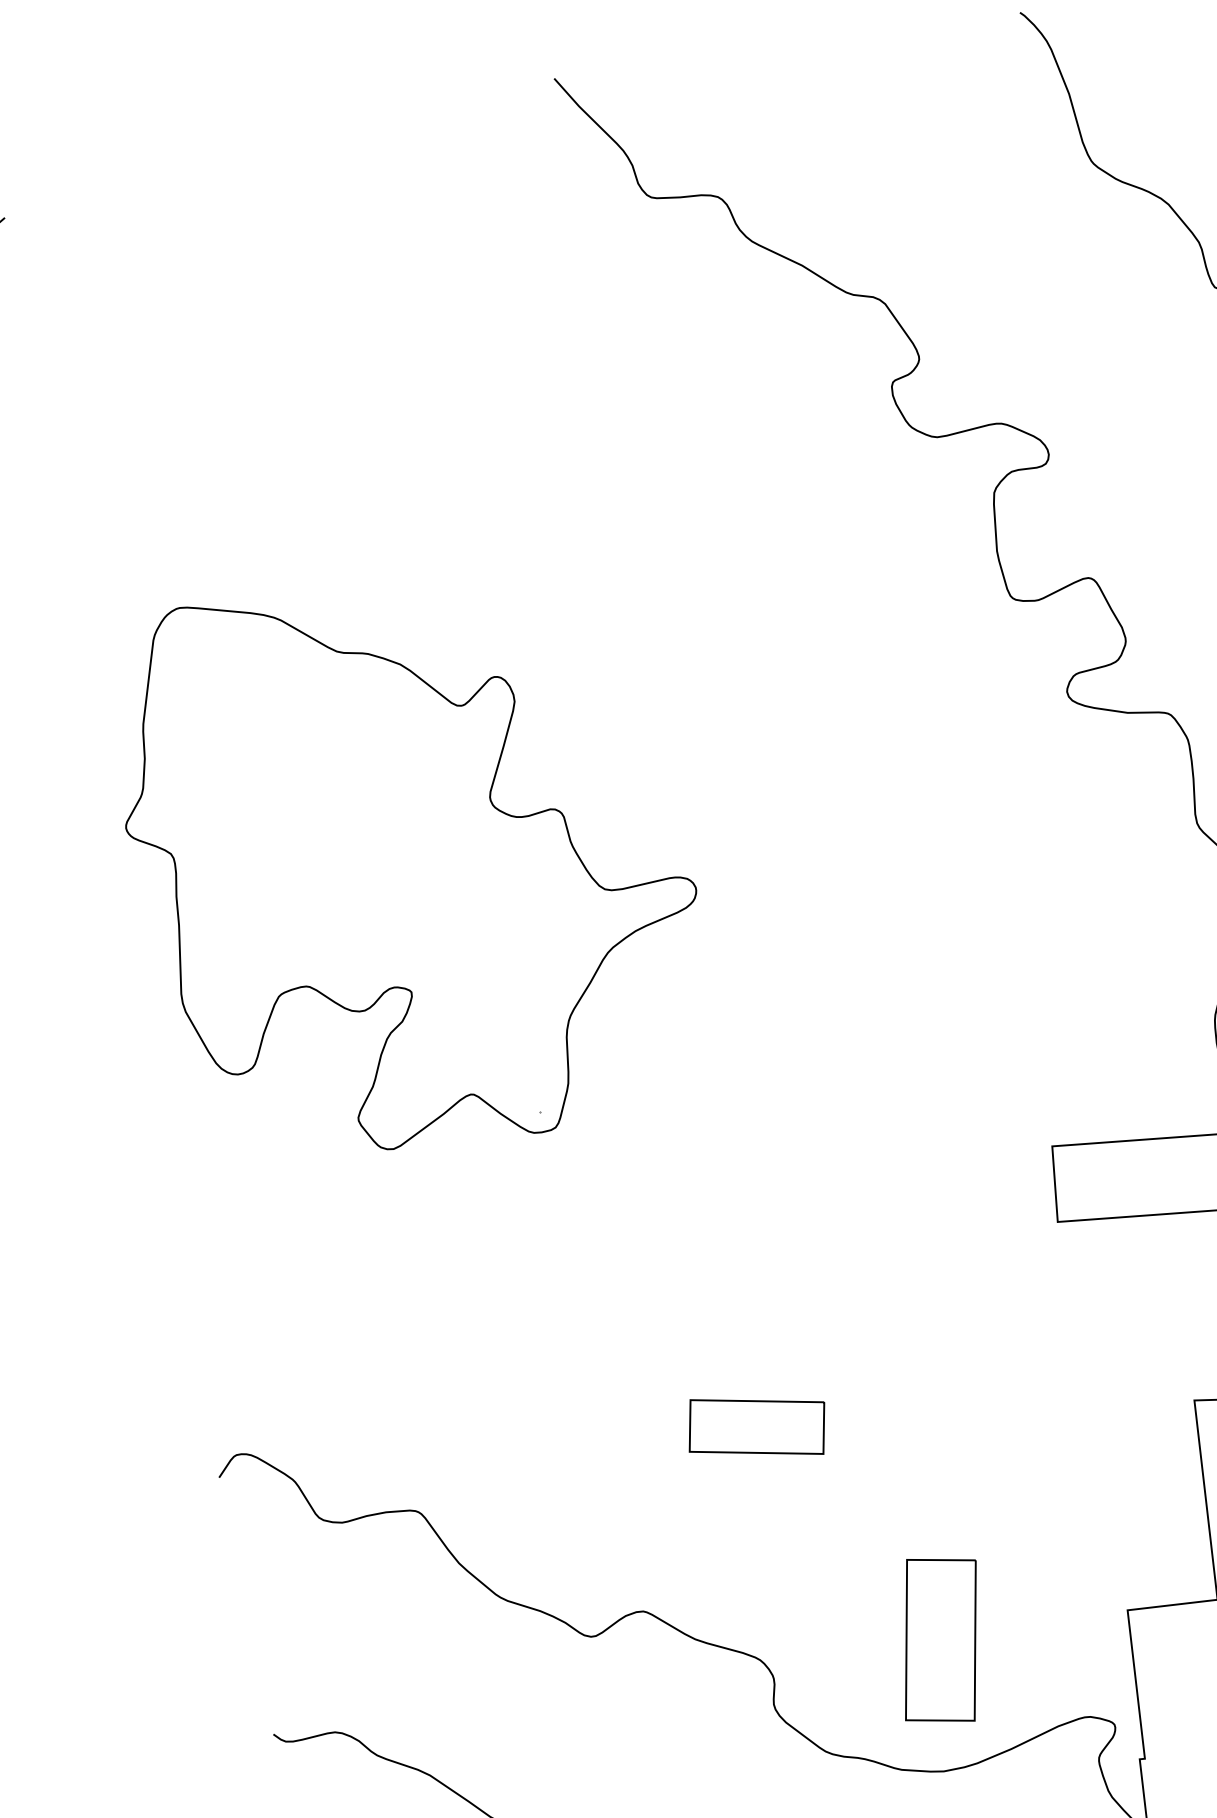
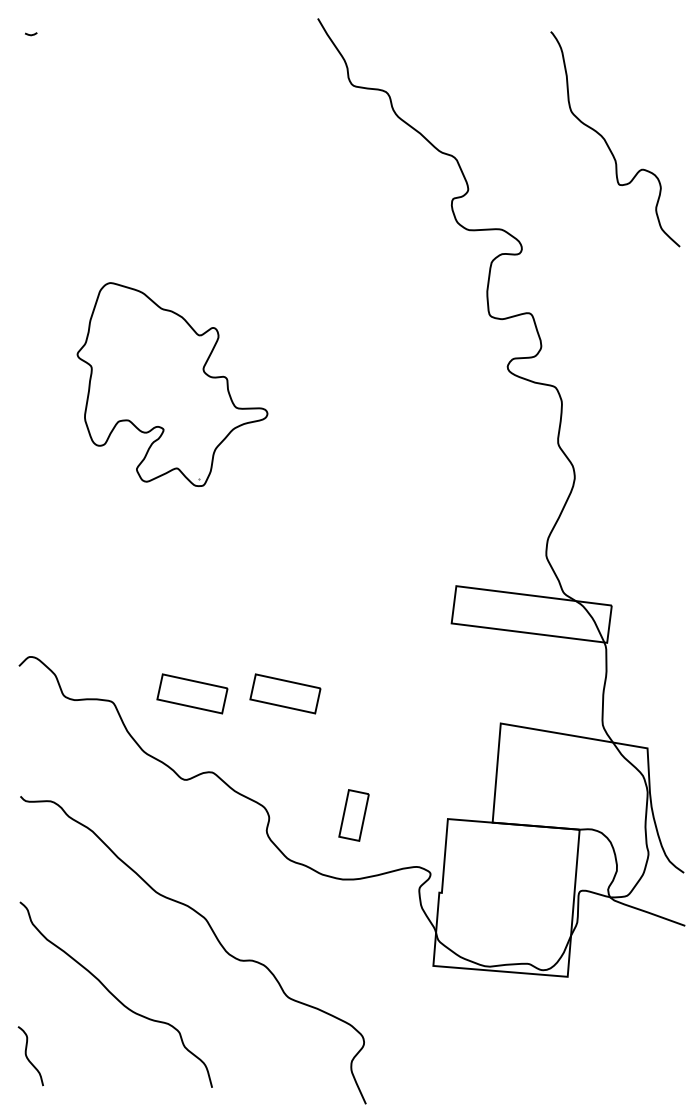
part: (411, 859) -> (172, 384), size x0.7
part: (572, 1462) -> (192, 693), added
part: (939, 1640) -> (353, 815), size x0.6

